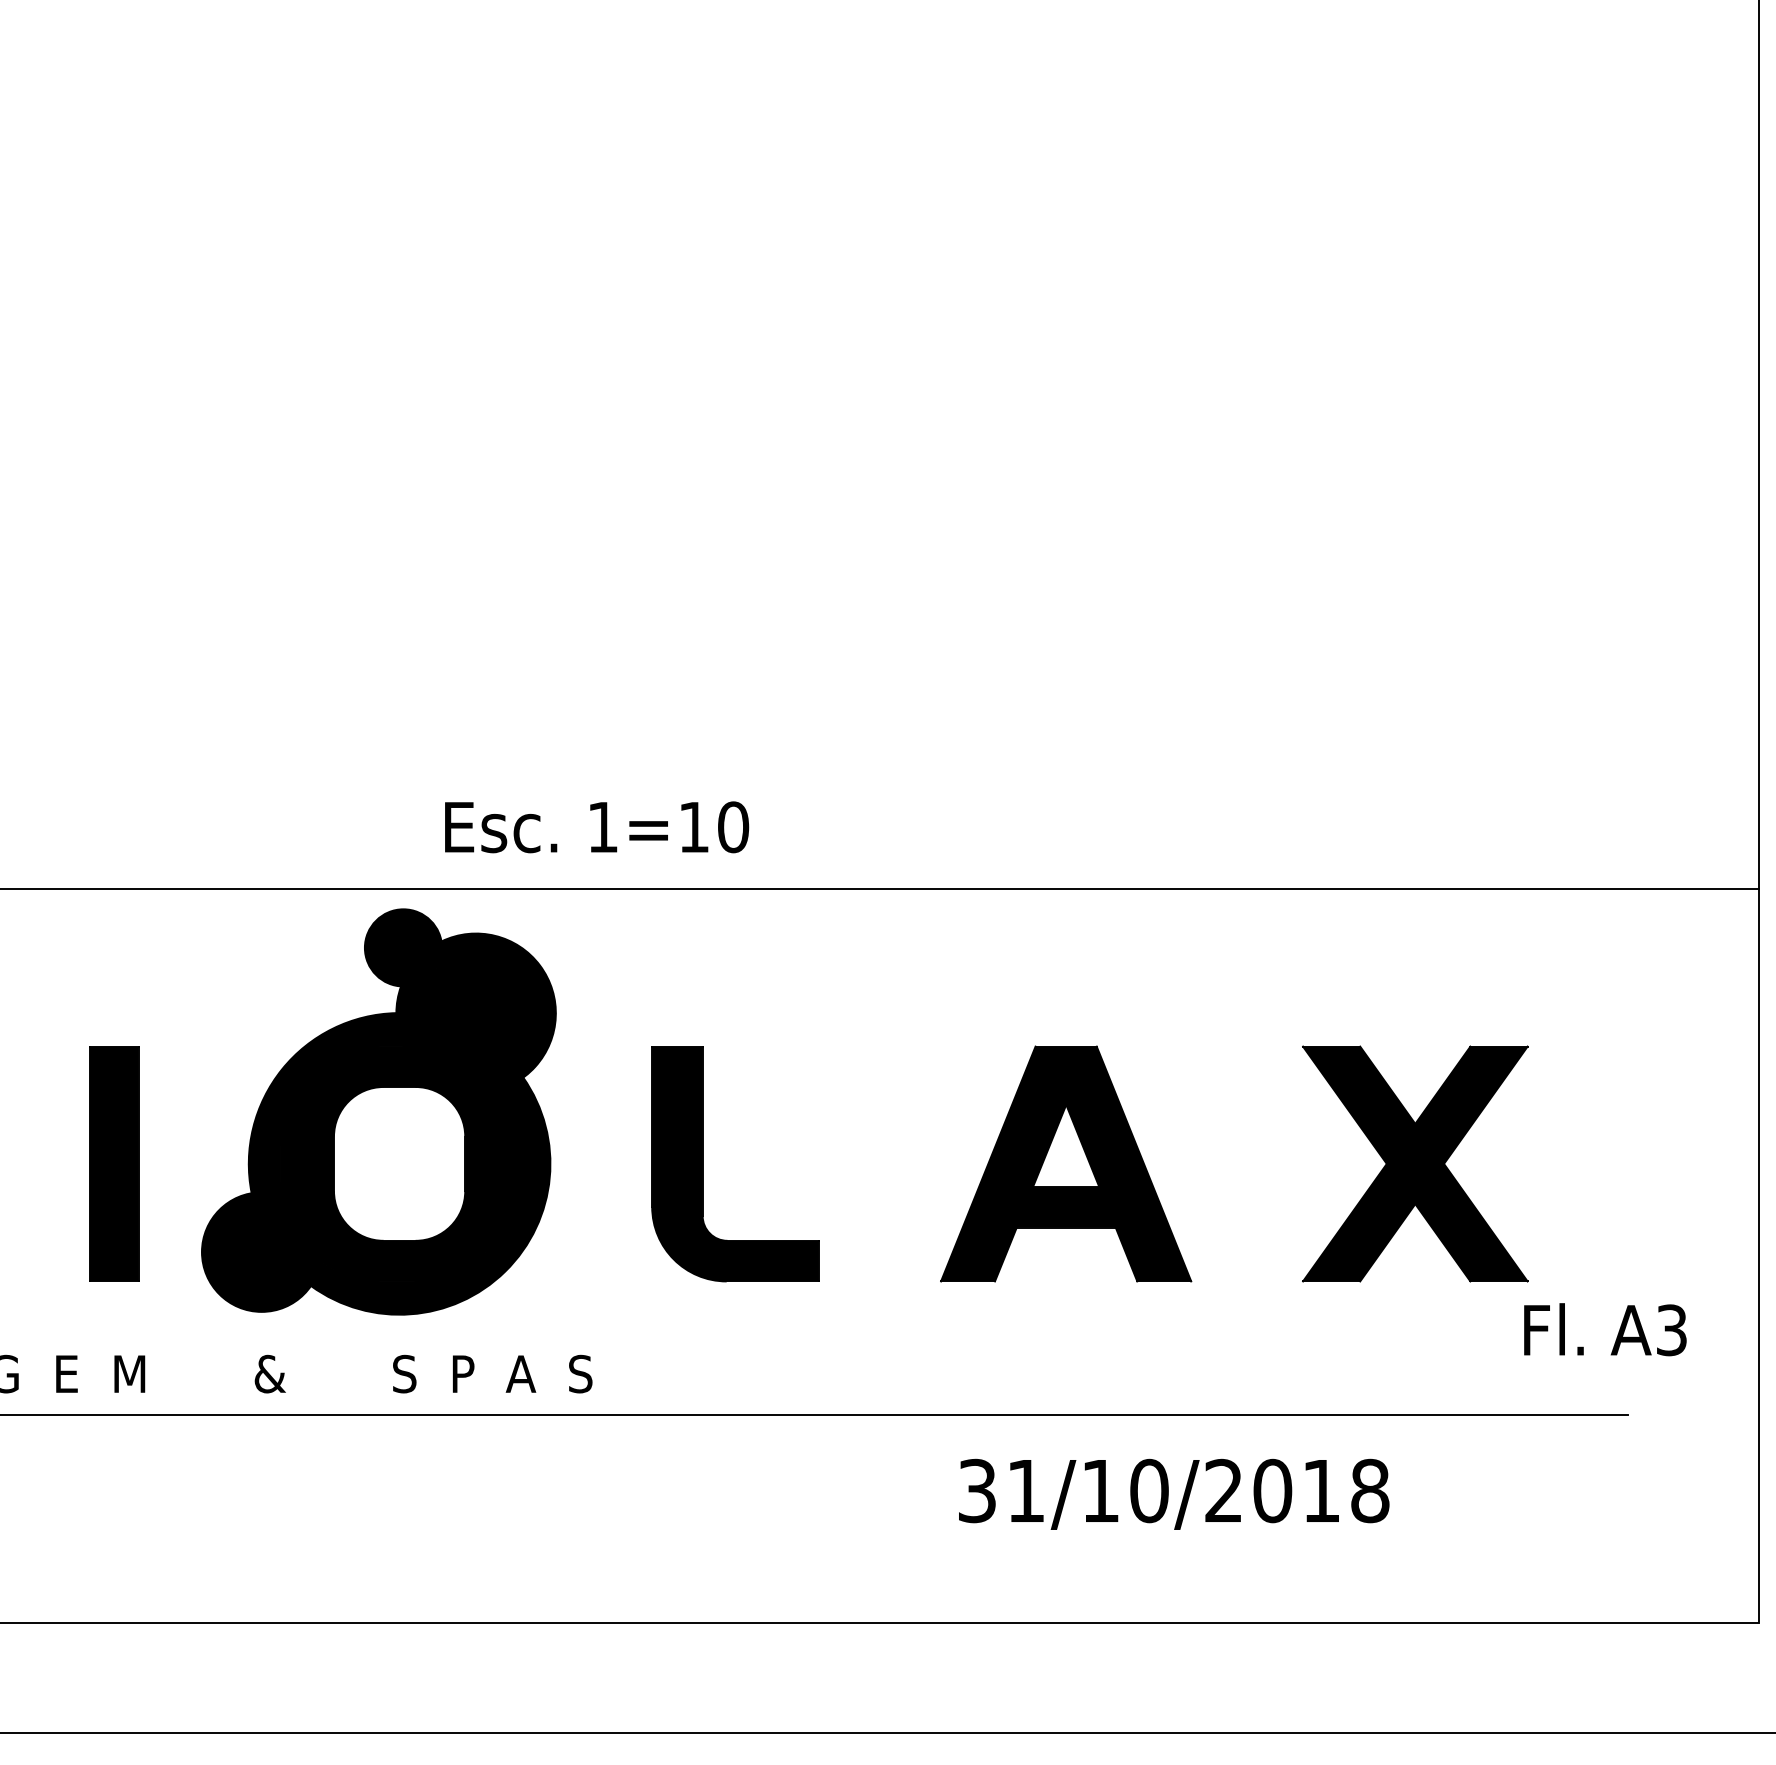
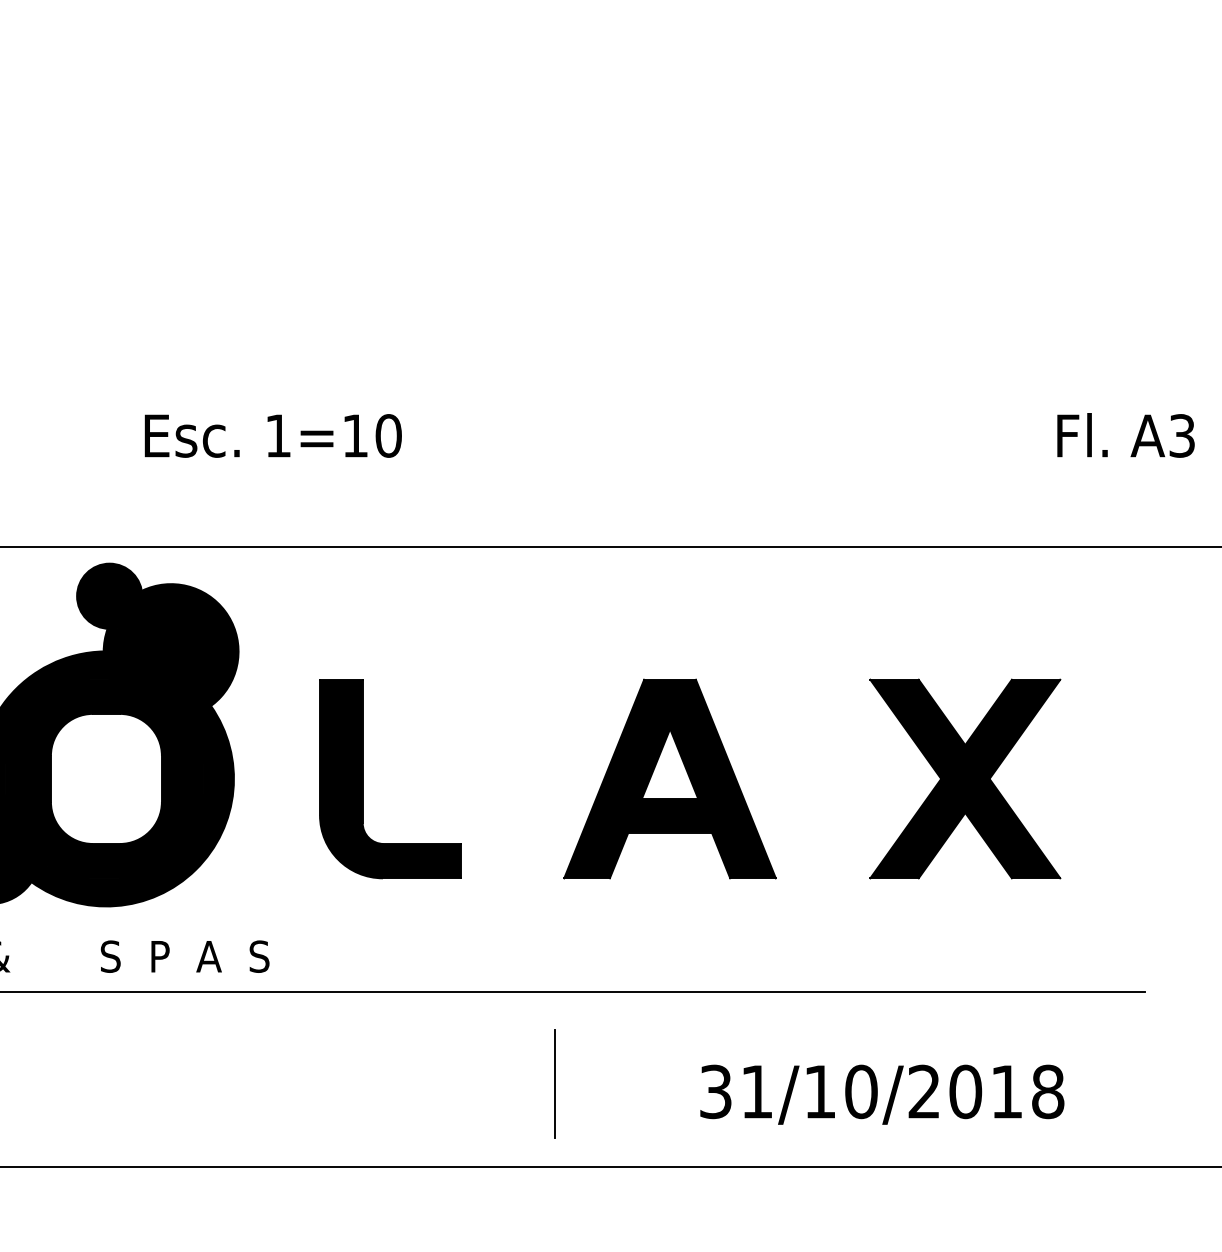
text: (597, 827) -> (273, 436), moved
text: (1605, 1329) -> (1126, 435), moved
text: (1174, 1493) -> (882, 1093), moved
line: (929, 1524) -> (554, 1083), added

